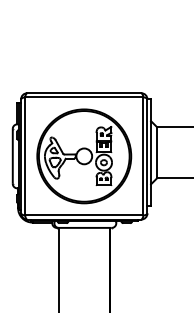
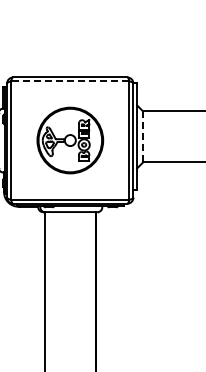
line: (83, 97) -> (69, 81), solid -> dashed
line: (157, 152) -> (143, 136), solid -> dashed
part: (84, 156) -> (70, 140), size x0.7

